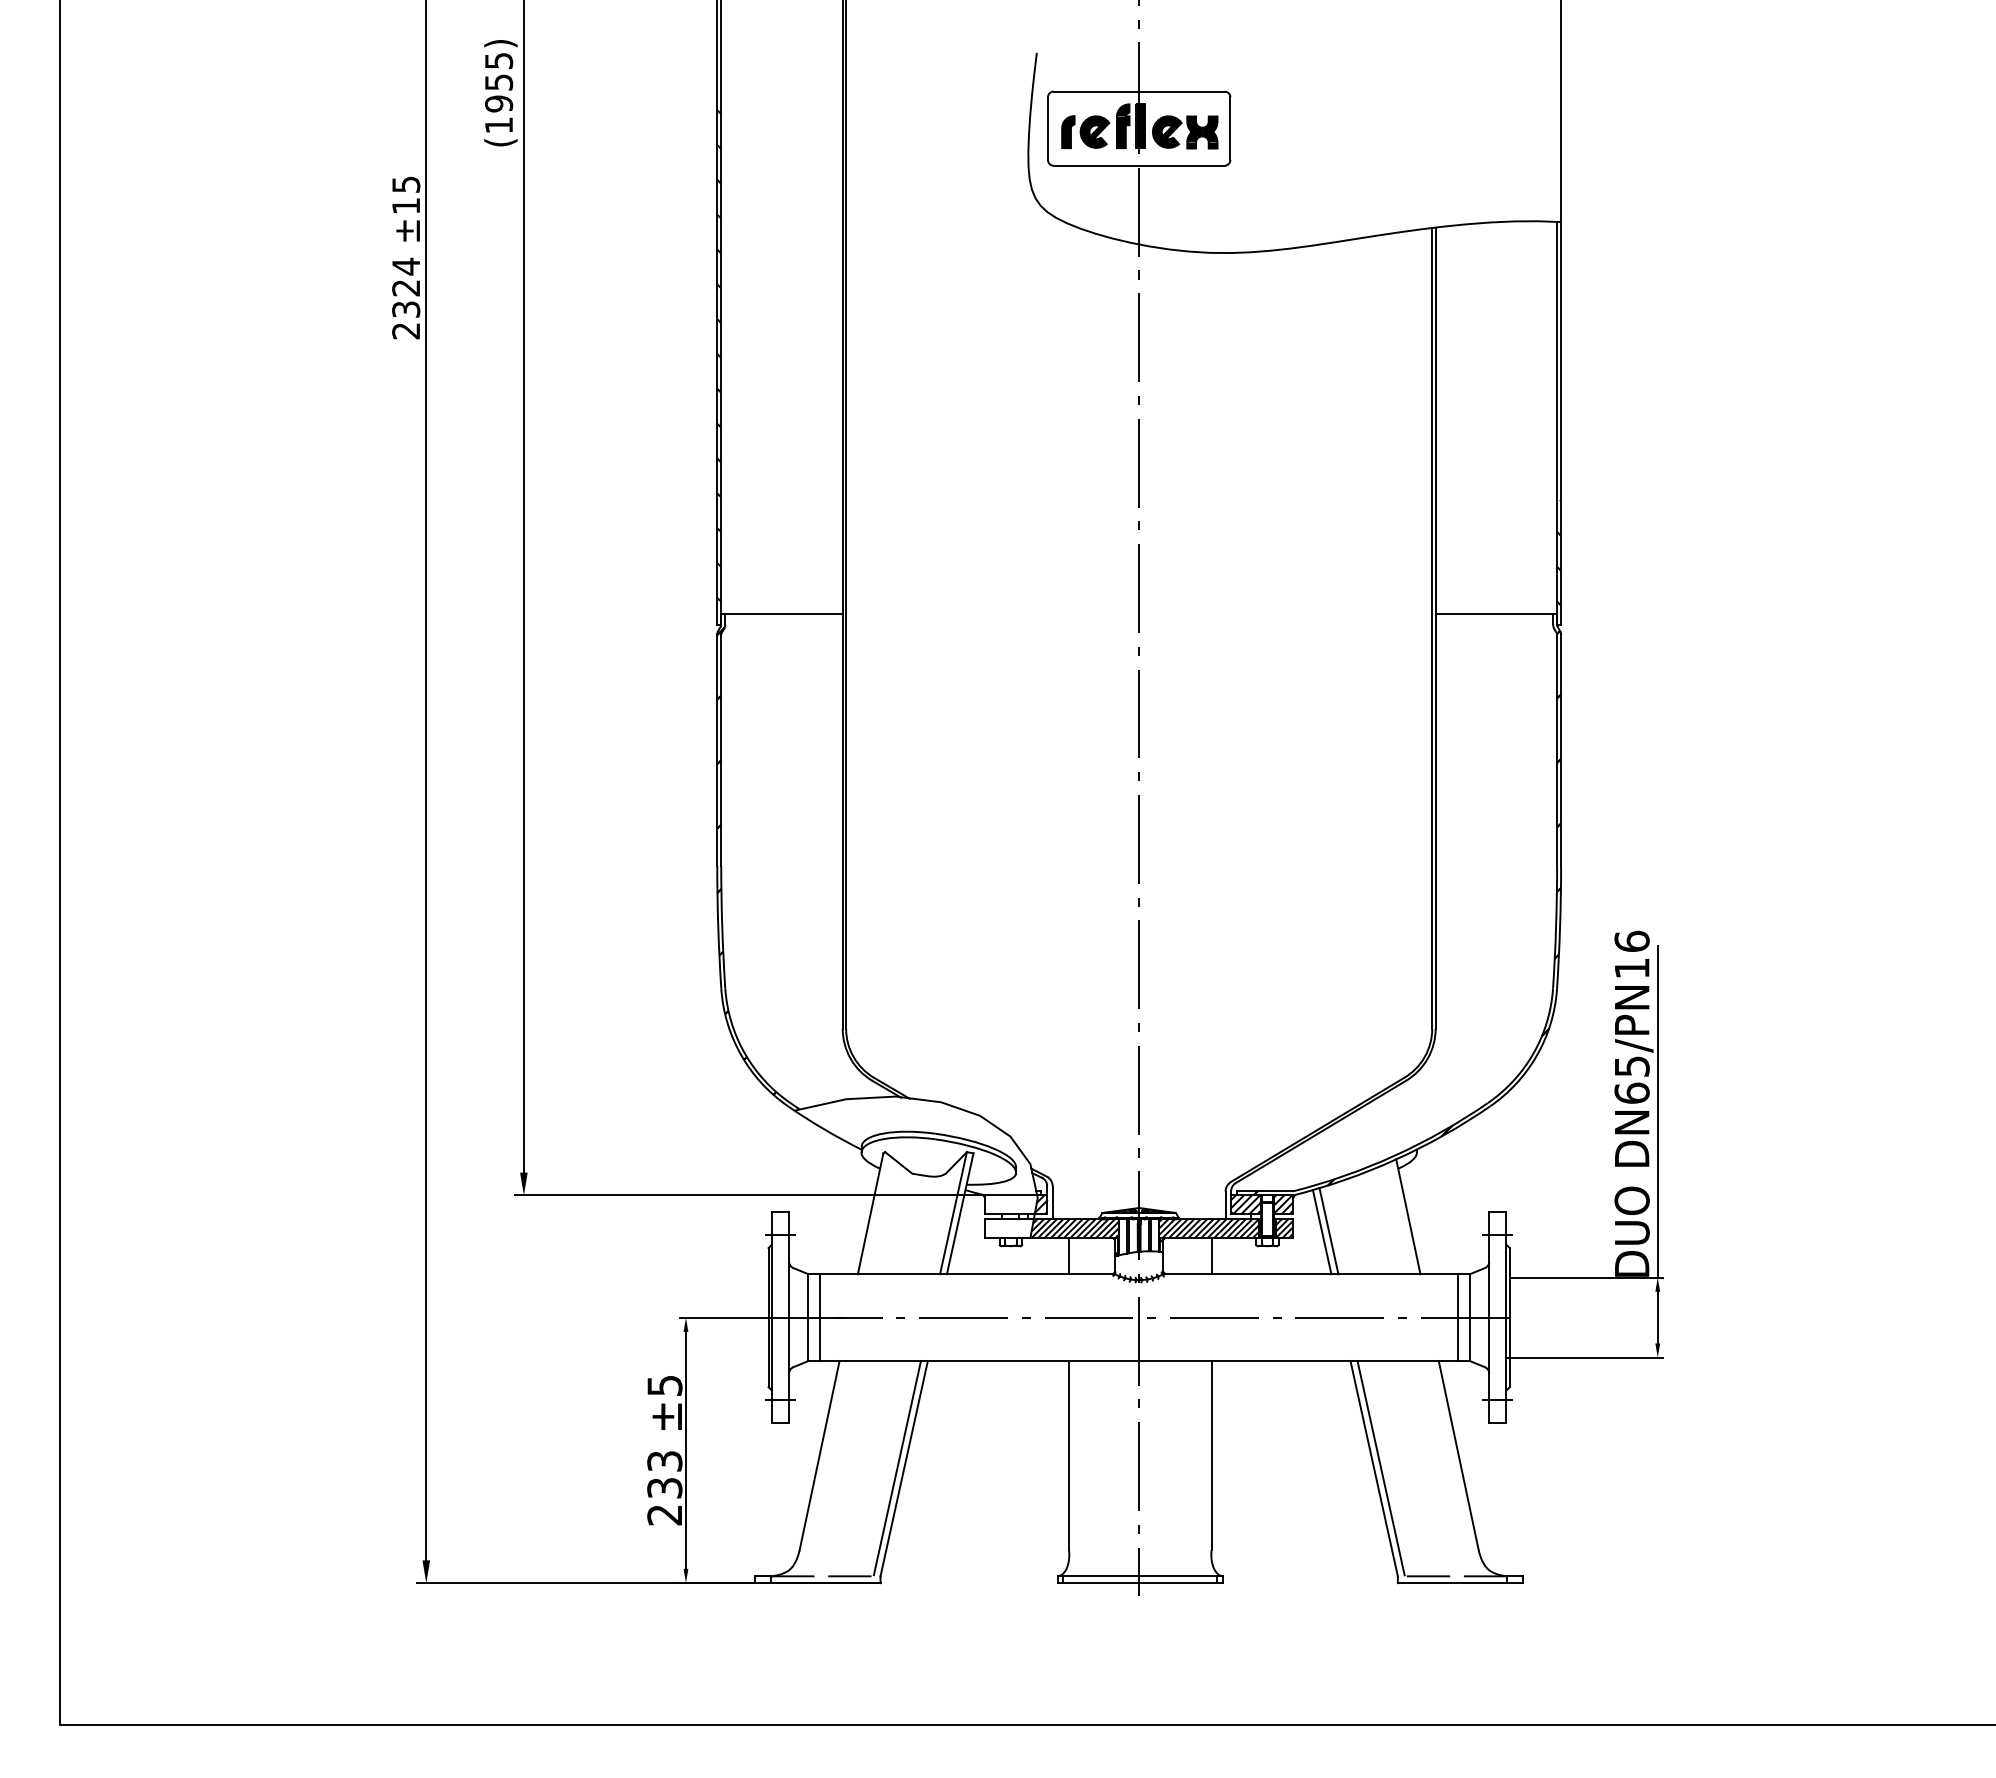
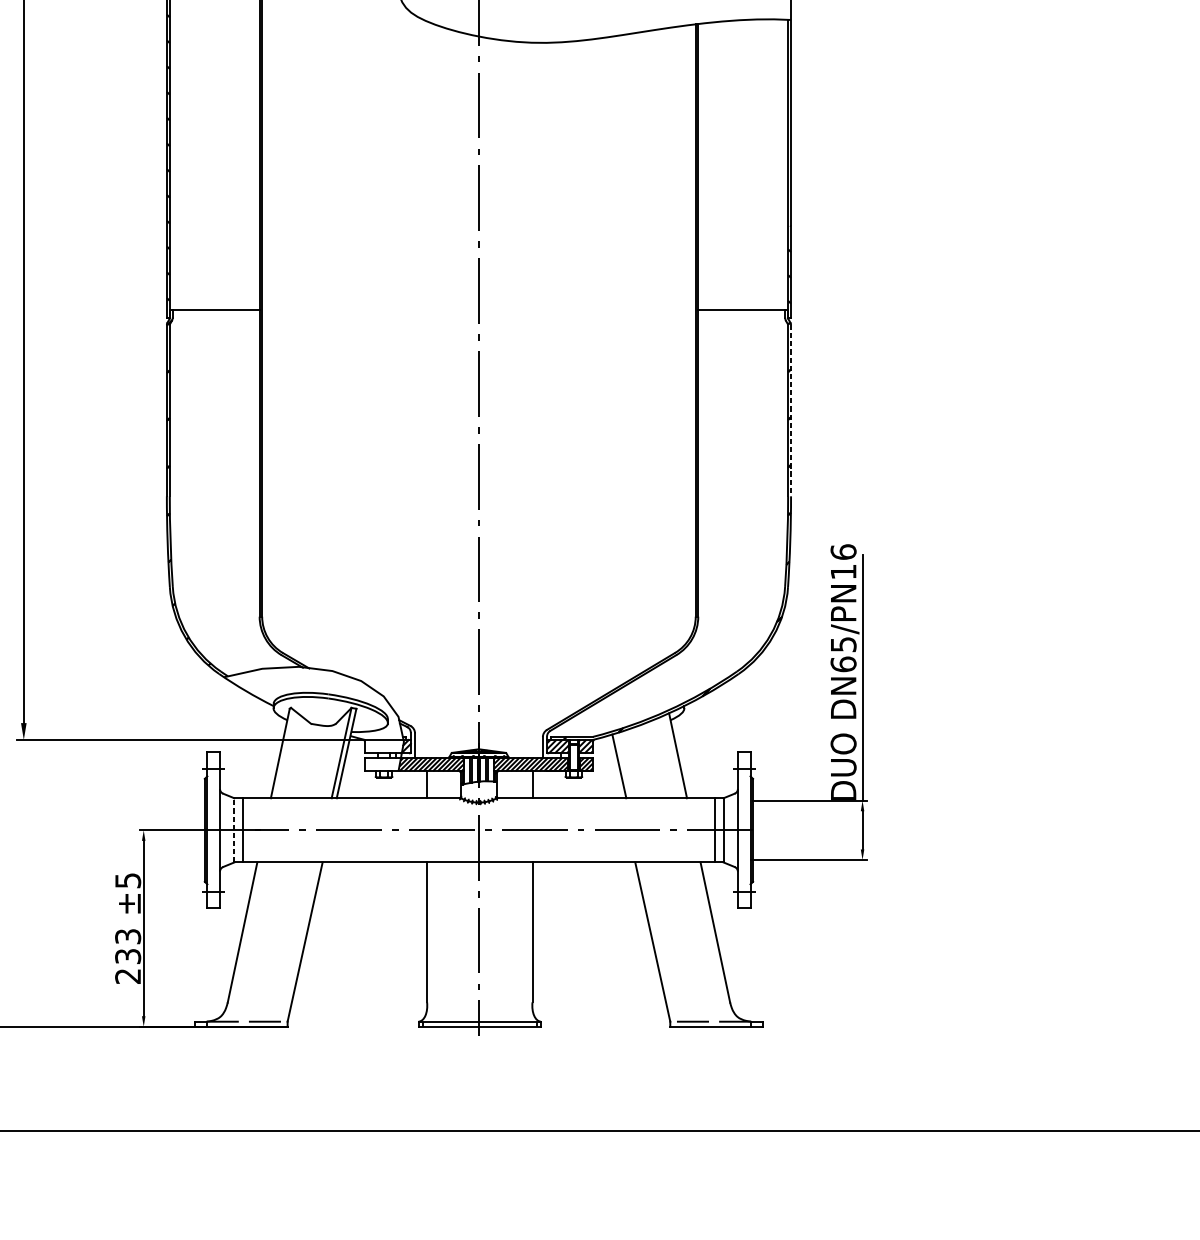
line: (1561, 750) -> (791, 410), solid -> dashed
line: (1321, 1232) -> (613, 767), removed
line: (808, 1317) -> (234, 830), solid -> dashed
line: (896, 1468) -> (299, 941), removed
line: (1380, 1468) -> (657, 941), removed

